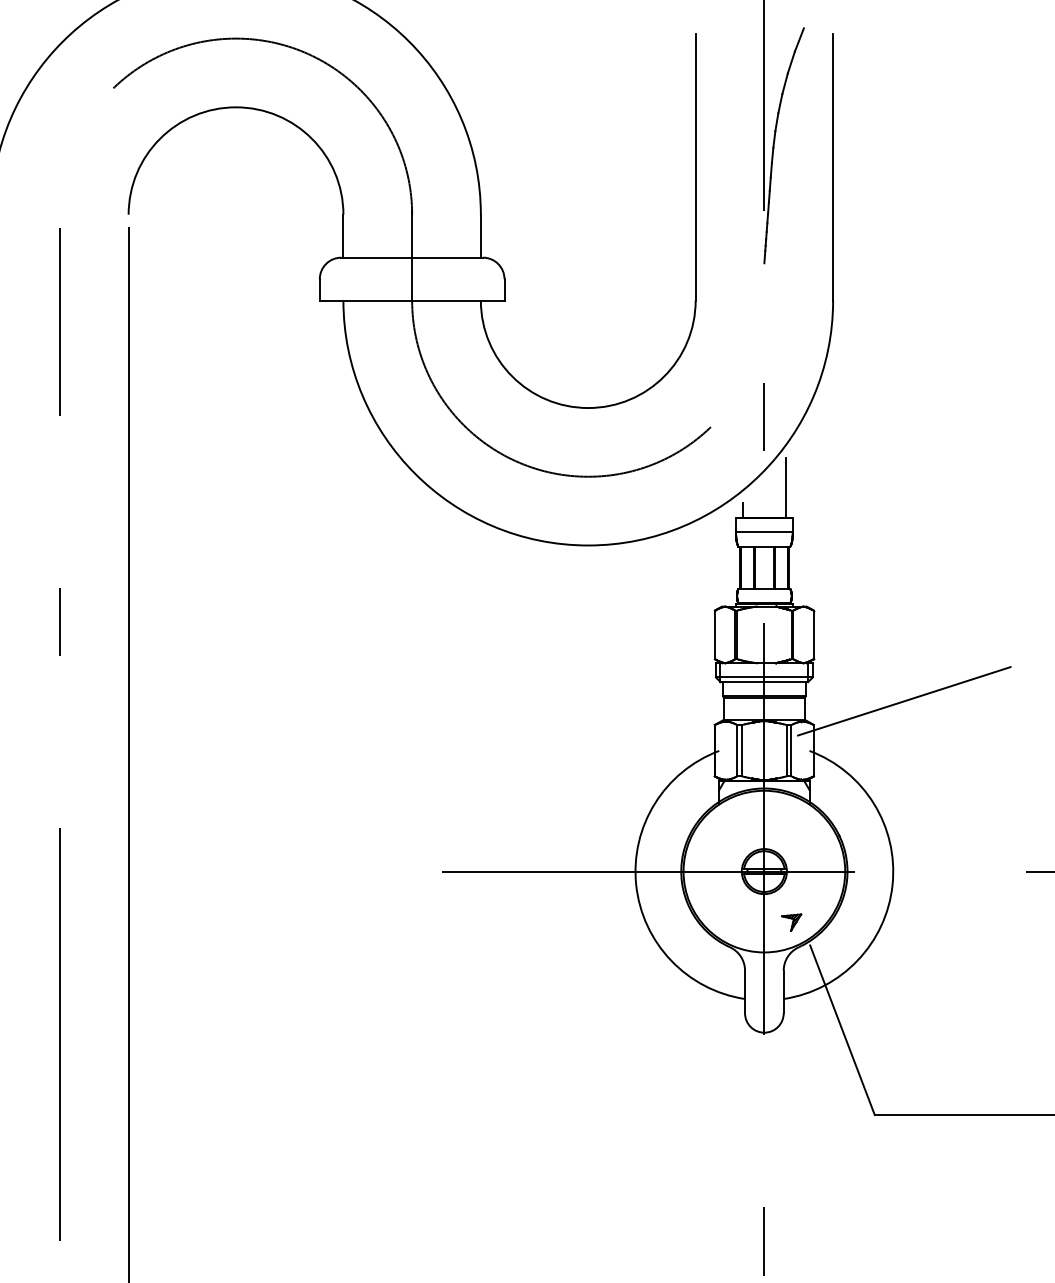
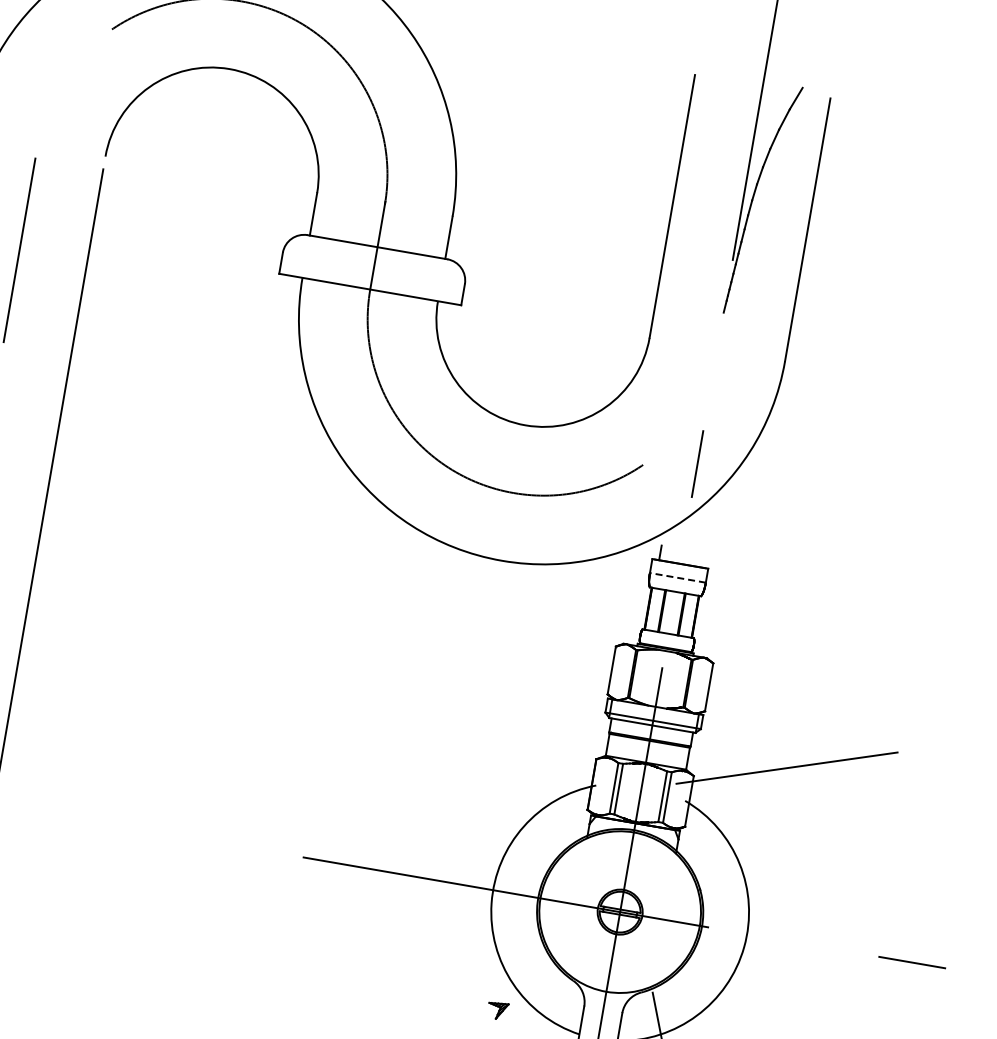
line: (785, 488) -> (706, 538), removed
line: (763, 532) -> (677, 577), solid -> dashed
part: (791, 922) -> (497, 1010), moved

